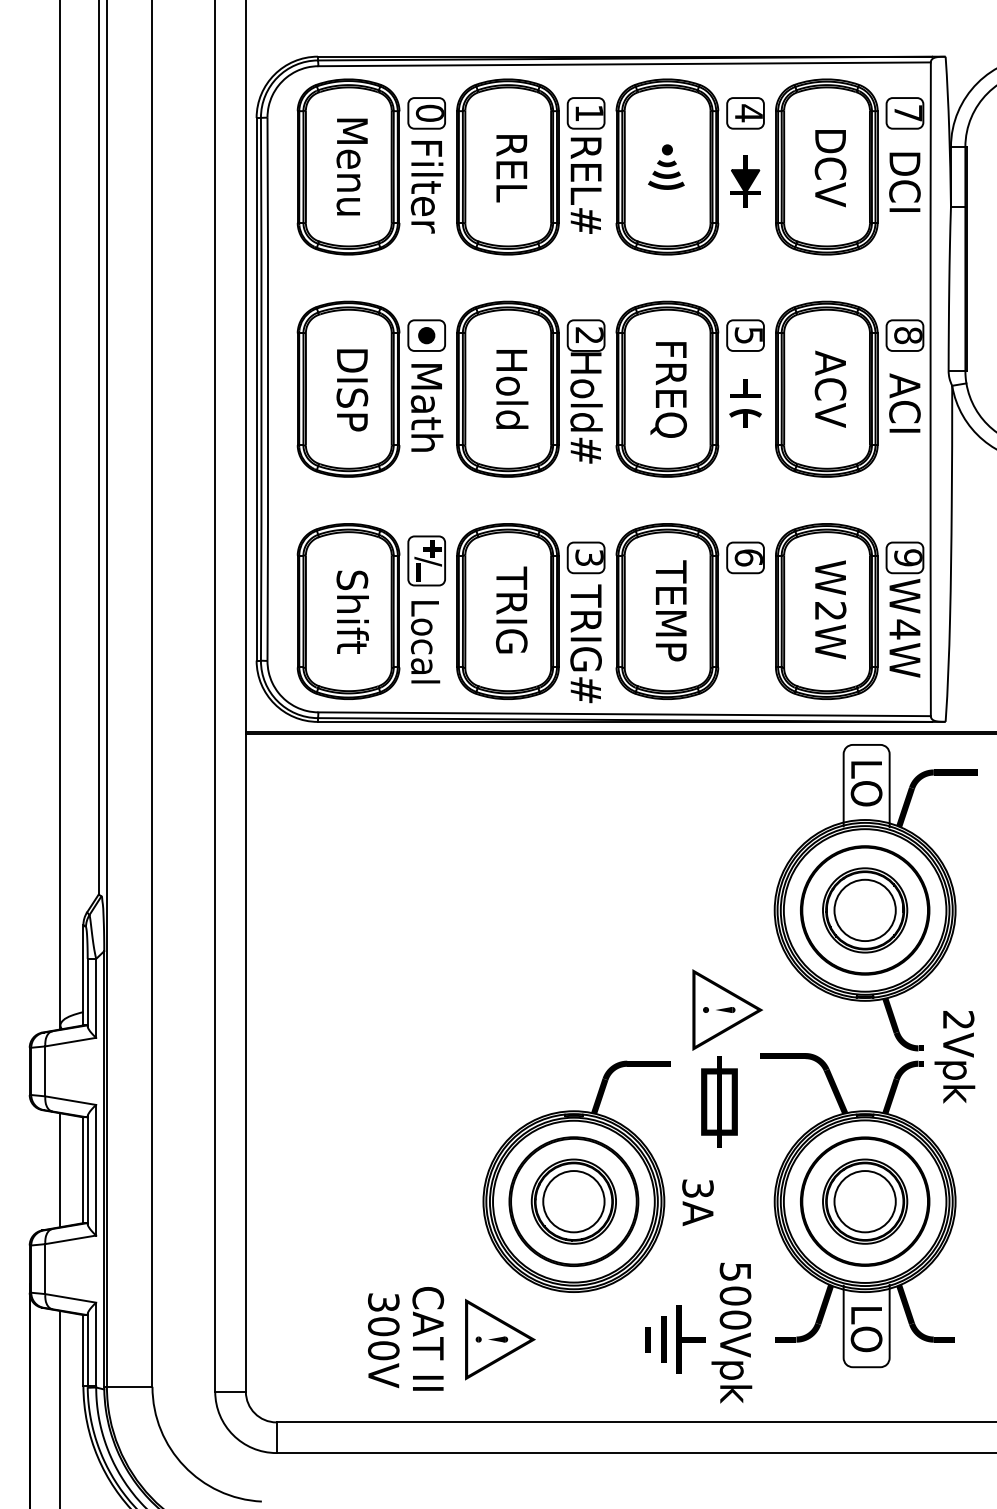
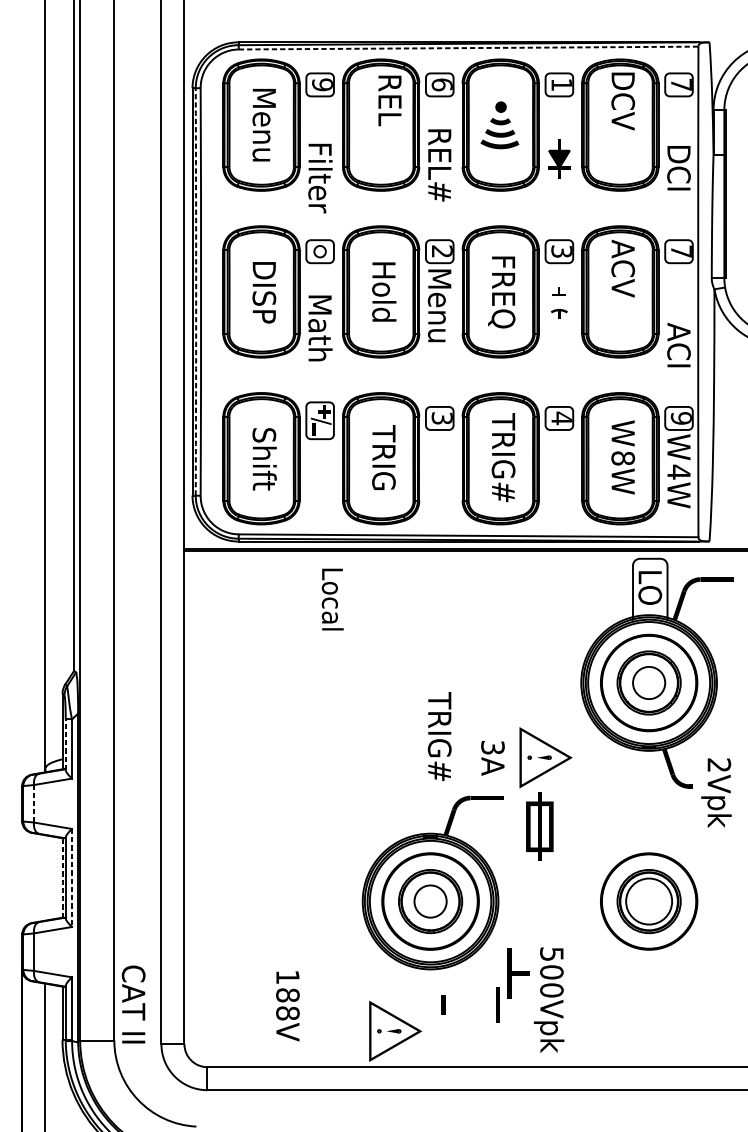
line: (625, 64) -> (469, 48), solid -> dashed
text: (429, 112) -> (322, 84), 0 -> 9
text: (589, 113) -> (442, 84), 1 -> 6
text: (748, 113) -> (561, 84), 4 -> 1
part: (666, 166) -> (500, 124), size x1.4
text: (511, 168) -> (389, 100), moved
text: (830, 168) -> (623, 101), moved
part: (745, 181) -> (559, 159), moved
text: (904, 181) -> (678, 167), moved
text: (585, 185) -> (439, 165), moved
text: (426, 187) -> (319, 178), moved
fill: (426, 335) -> (319, 251), removed
text: (748, 335) -> (561, 251), 5 -> 3
text: (908, 335) -> (681, 251), 8 -> 7
part: (745, 388) -> (559, 291), size x0.6
text: (830, 388) -> (623, 268), moved
arc: (261, 389) -> (196, 292), solid -> dashed
text: (904, 402) -> (678, 344), moved
text: (426, 407) -> (319, 328), moved
text: (586, 407) -> (440, 305), Hold# -> Menu
part: (745, 418) -> (559, 313), size x0.7
text: (748, 557) -> (561, 418), 6 -> 4
text: (670, 609) -> (503, 457), TEMP -> TRIG#
text: (830, 610) -> (623, 457), 2W -> 8W
text: (425, 642) -> (332, 599), moved
text: (585, 643) -> (439, 736), moved
circle: (864, 910) -> (648, 683), size x0.7
line: (87, 992) -> (65, 744), solid -> dashed
line: (45, 1070) -> (34, 803), solid -> dashed
line: (60, 1170) -> (45, 878), removed
line: (83, 1170) -> (62, 878), solid -> dashed
line: (96, 1170) -> (72, 878), solid -> dashed
circle: (573, 1201) -> (430, 901), size x0.7
text: (697, 1202) -> (492, 758), moved
part: (858, 1210) -> (644, 908), removed
text: (383, 1326) -> (287, 995), 300V -> 188V
text: (428, 1338) -> (133, 1004), moved
part: (500, 1339) -> (395, 1031), moved
line: (647, 1339) -> (443, 1004), moved
part: (690, 1339) -> (518, 973), moved

